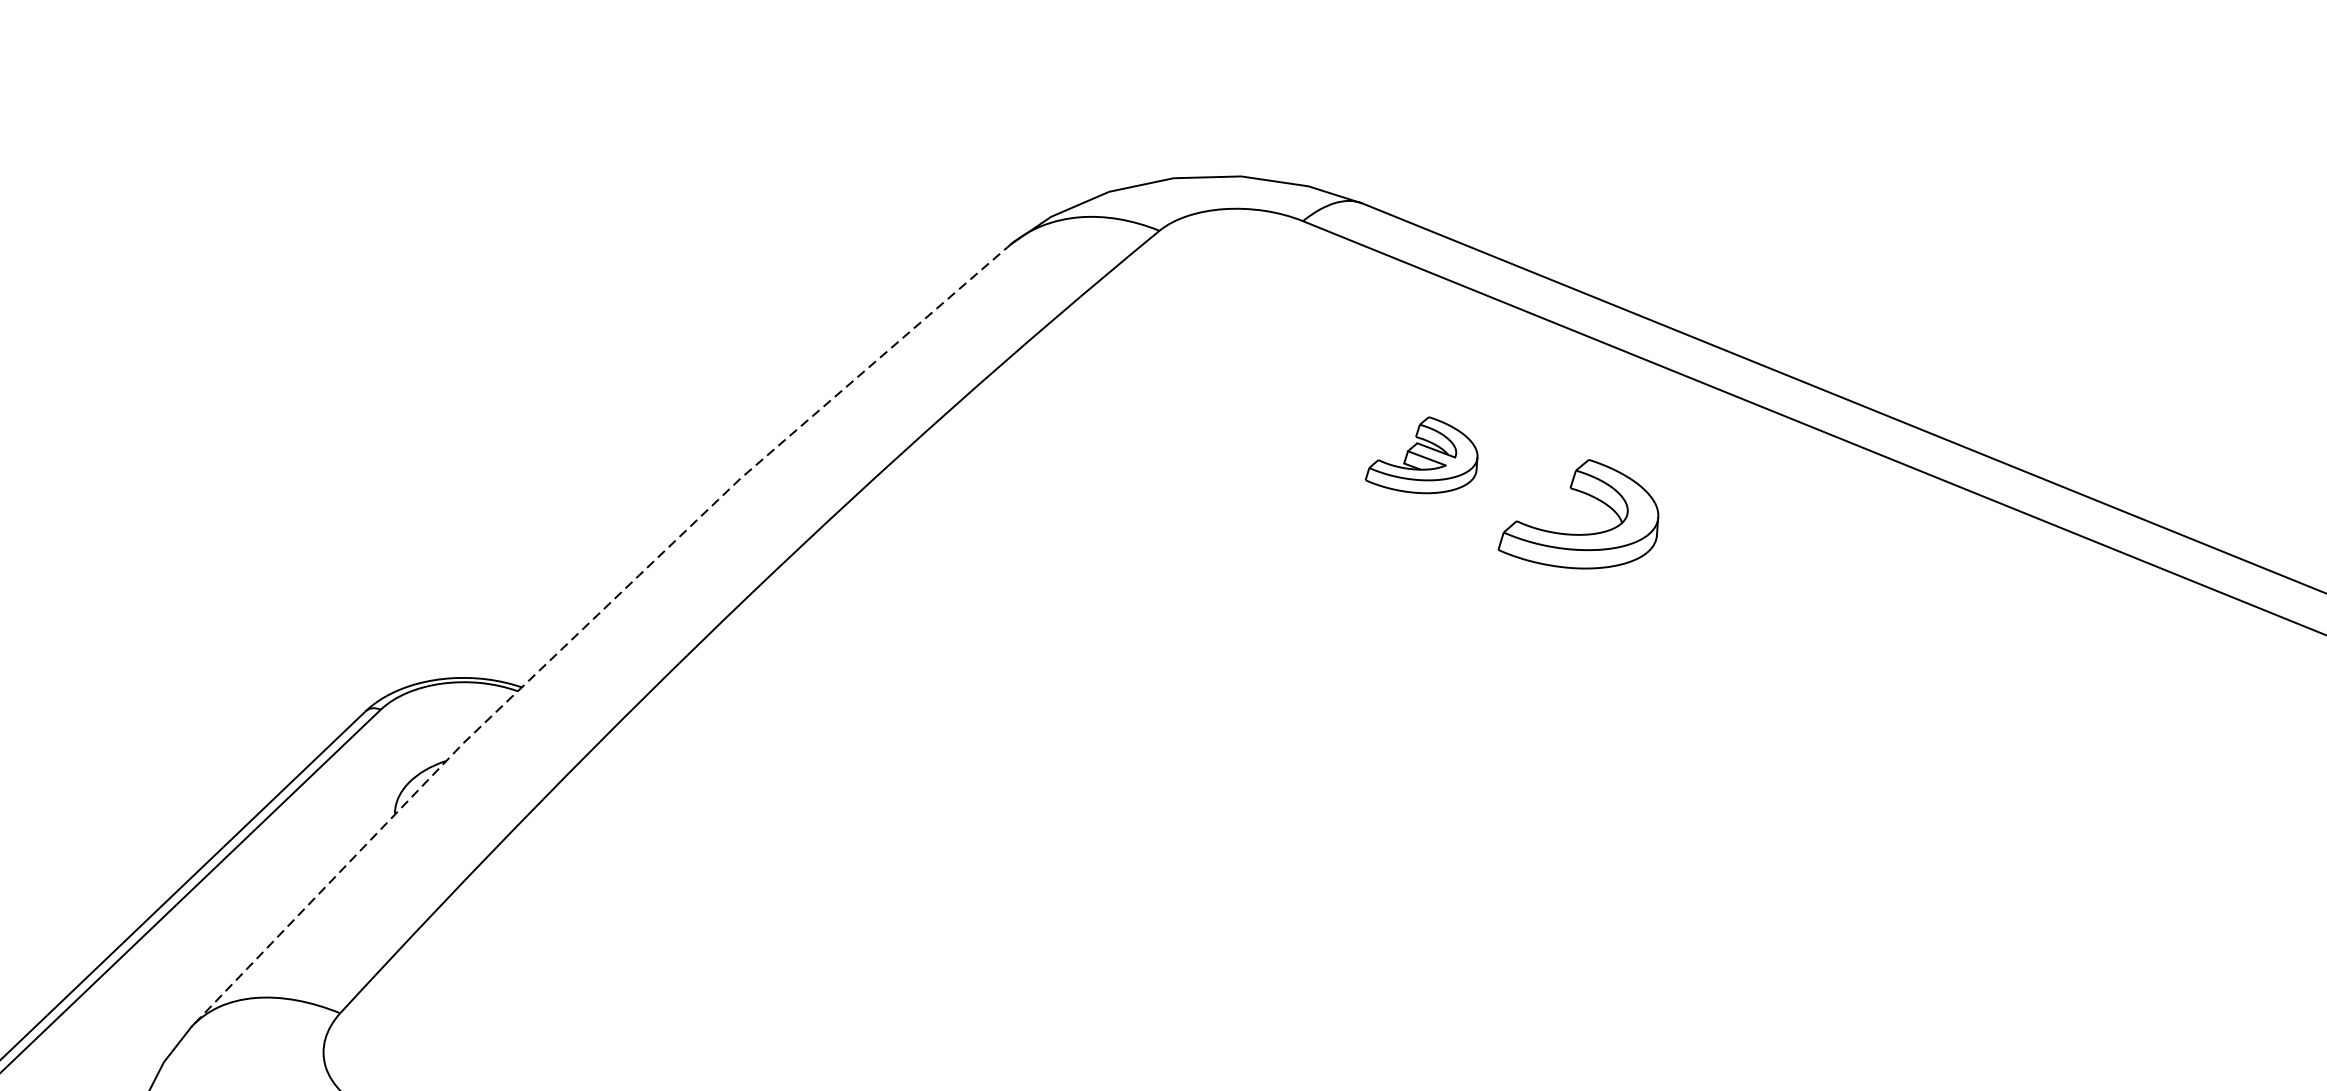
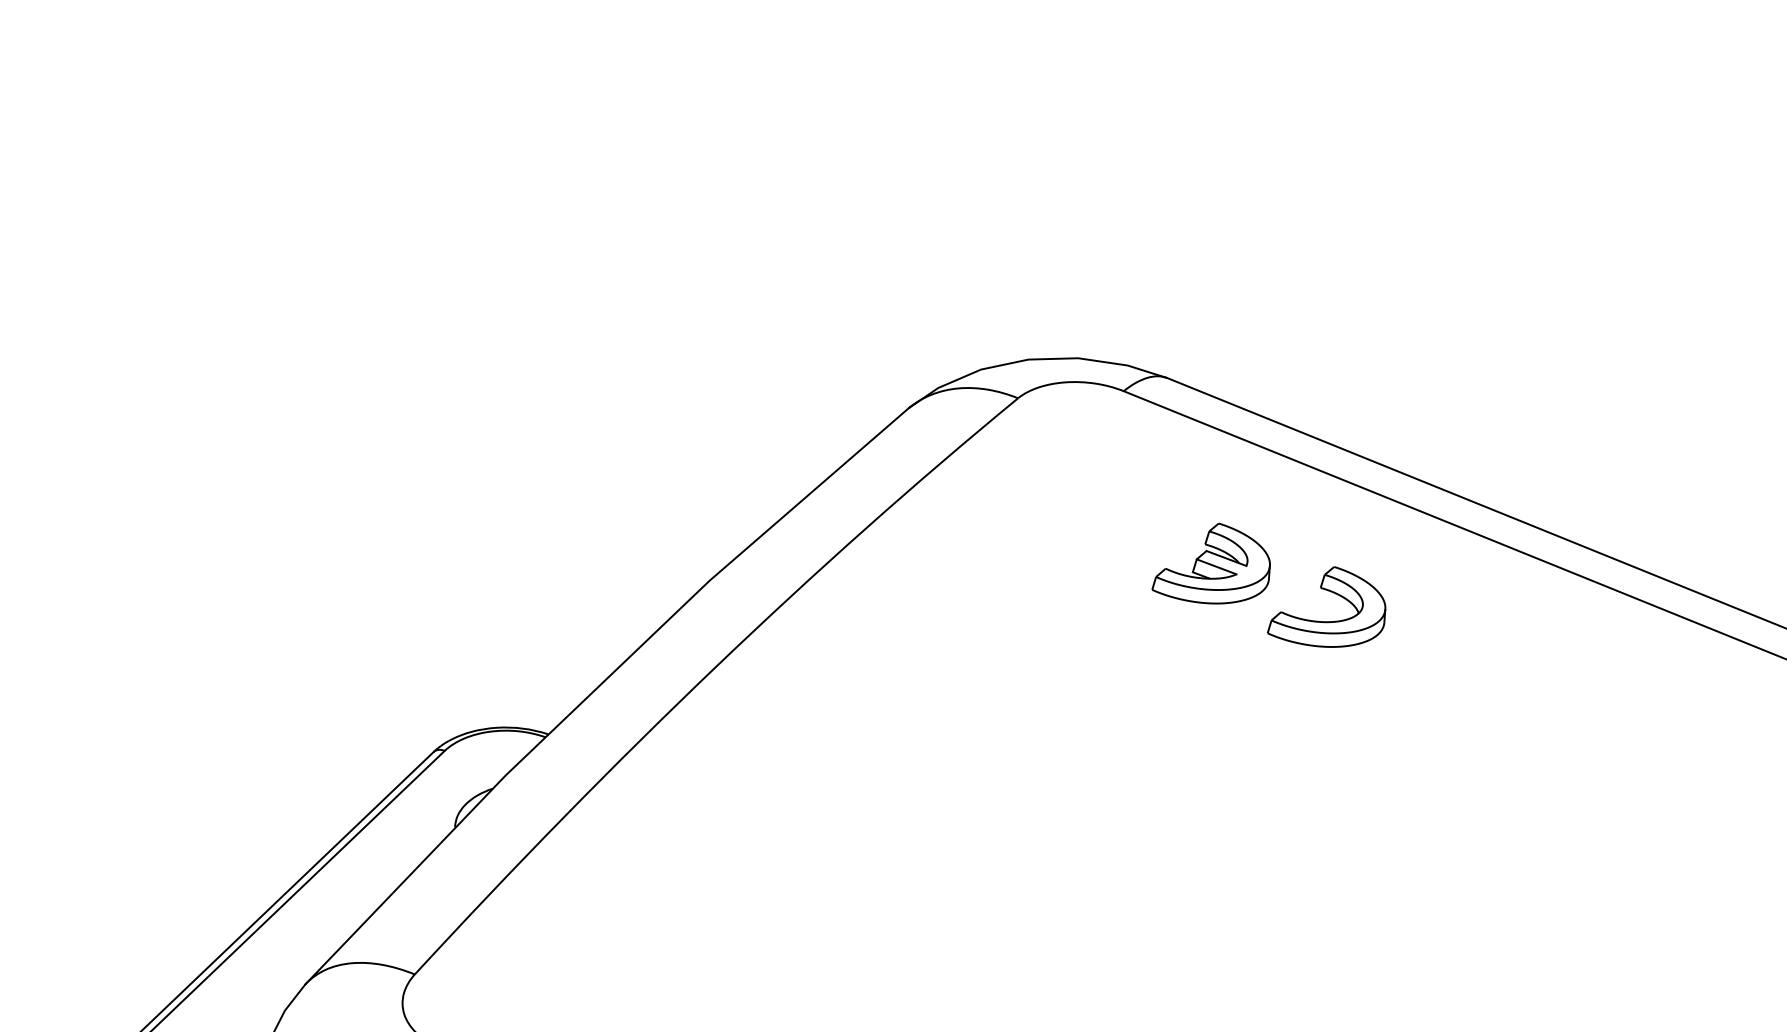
part: (1420, 455) -> (1210, 563), size x1.43
line: (588, 623) -> (597, 687), dashed -> solid

